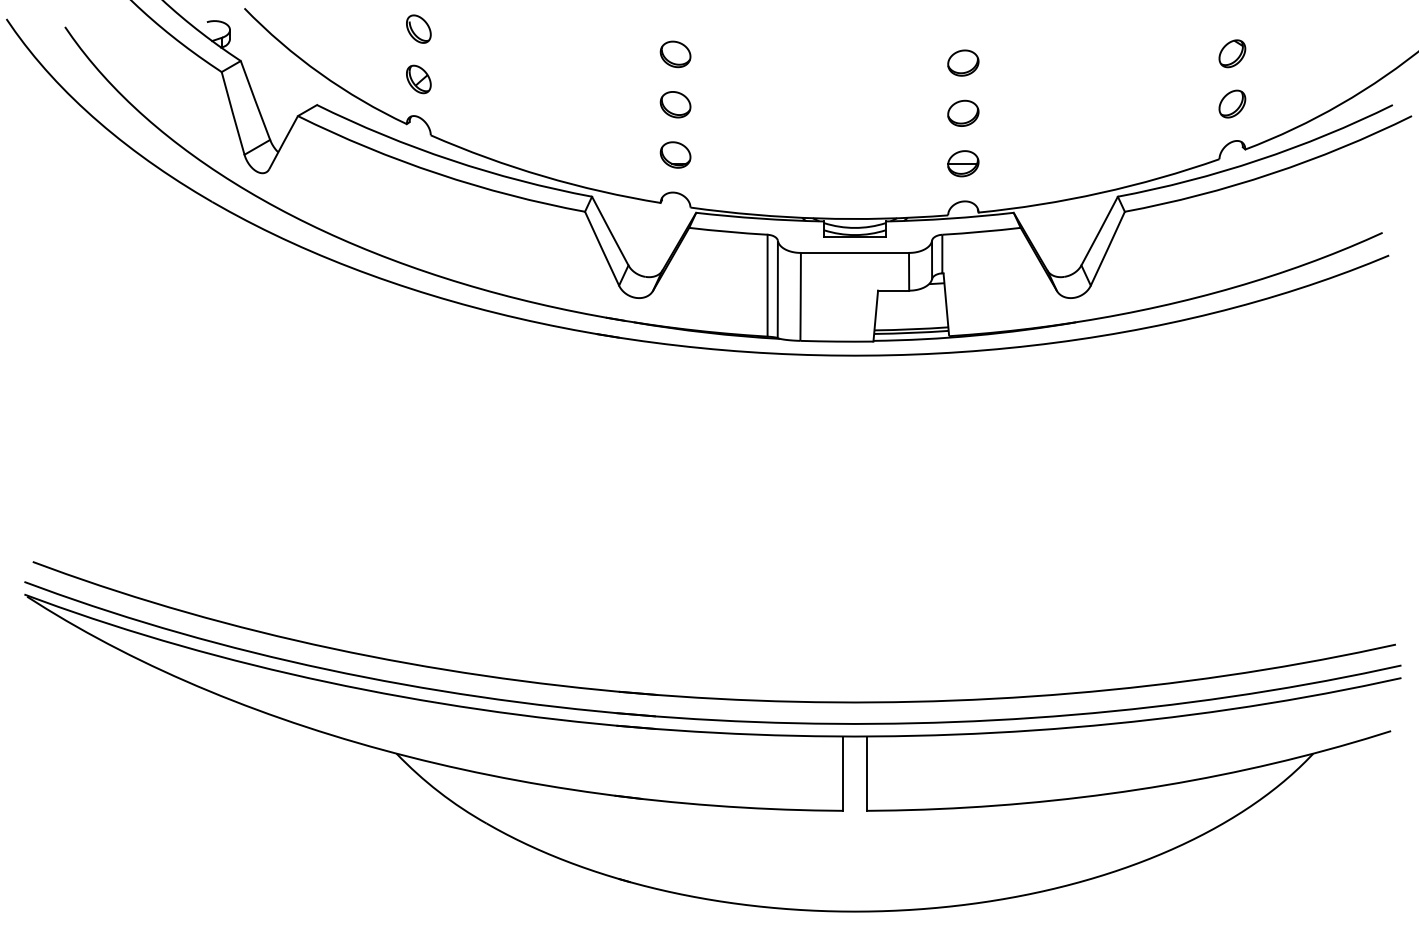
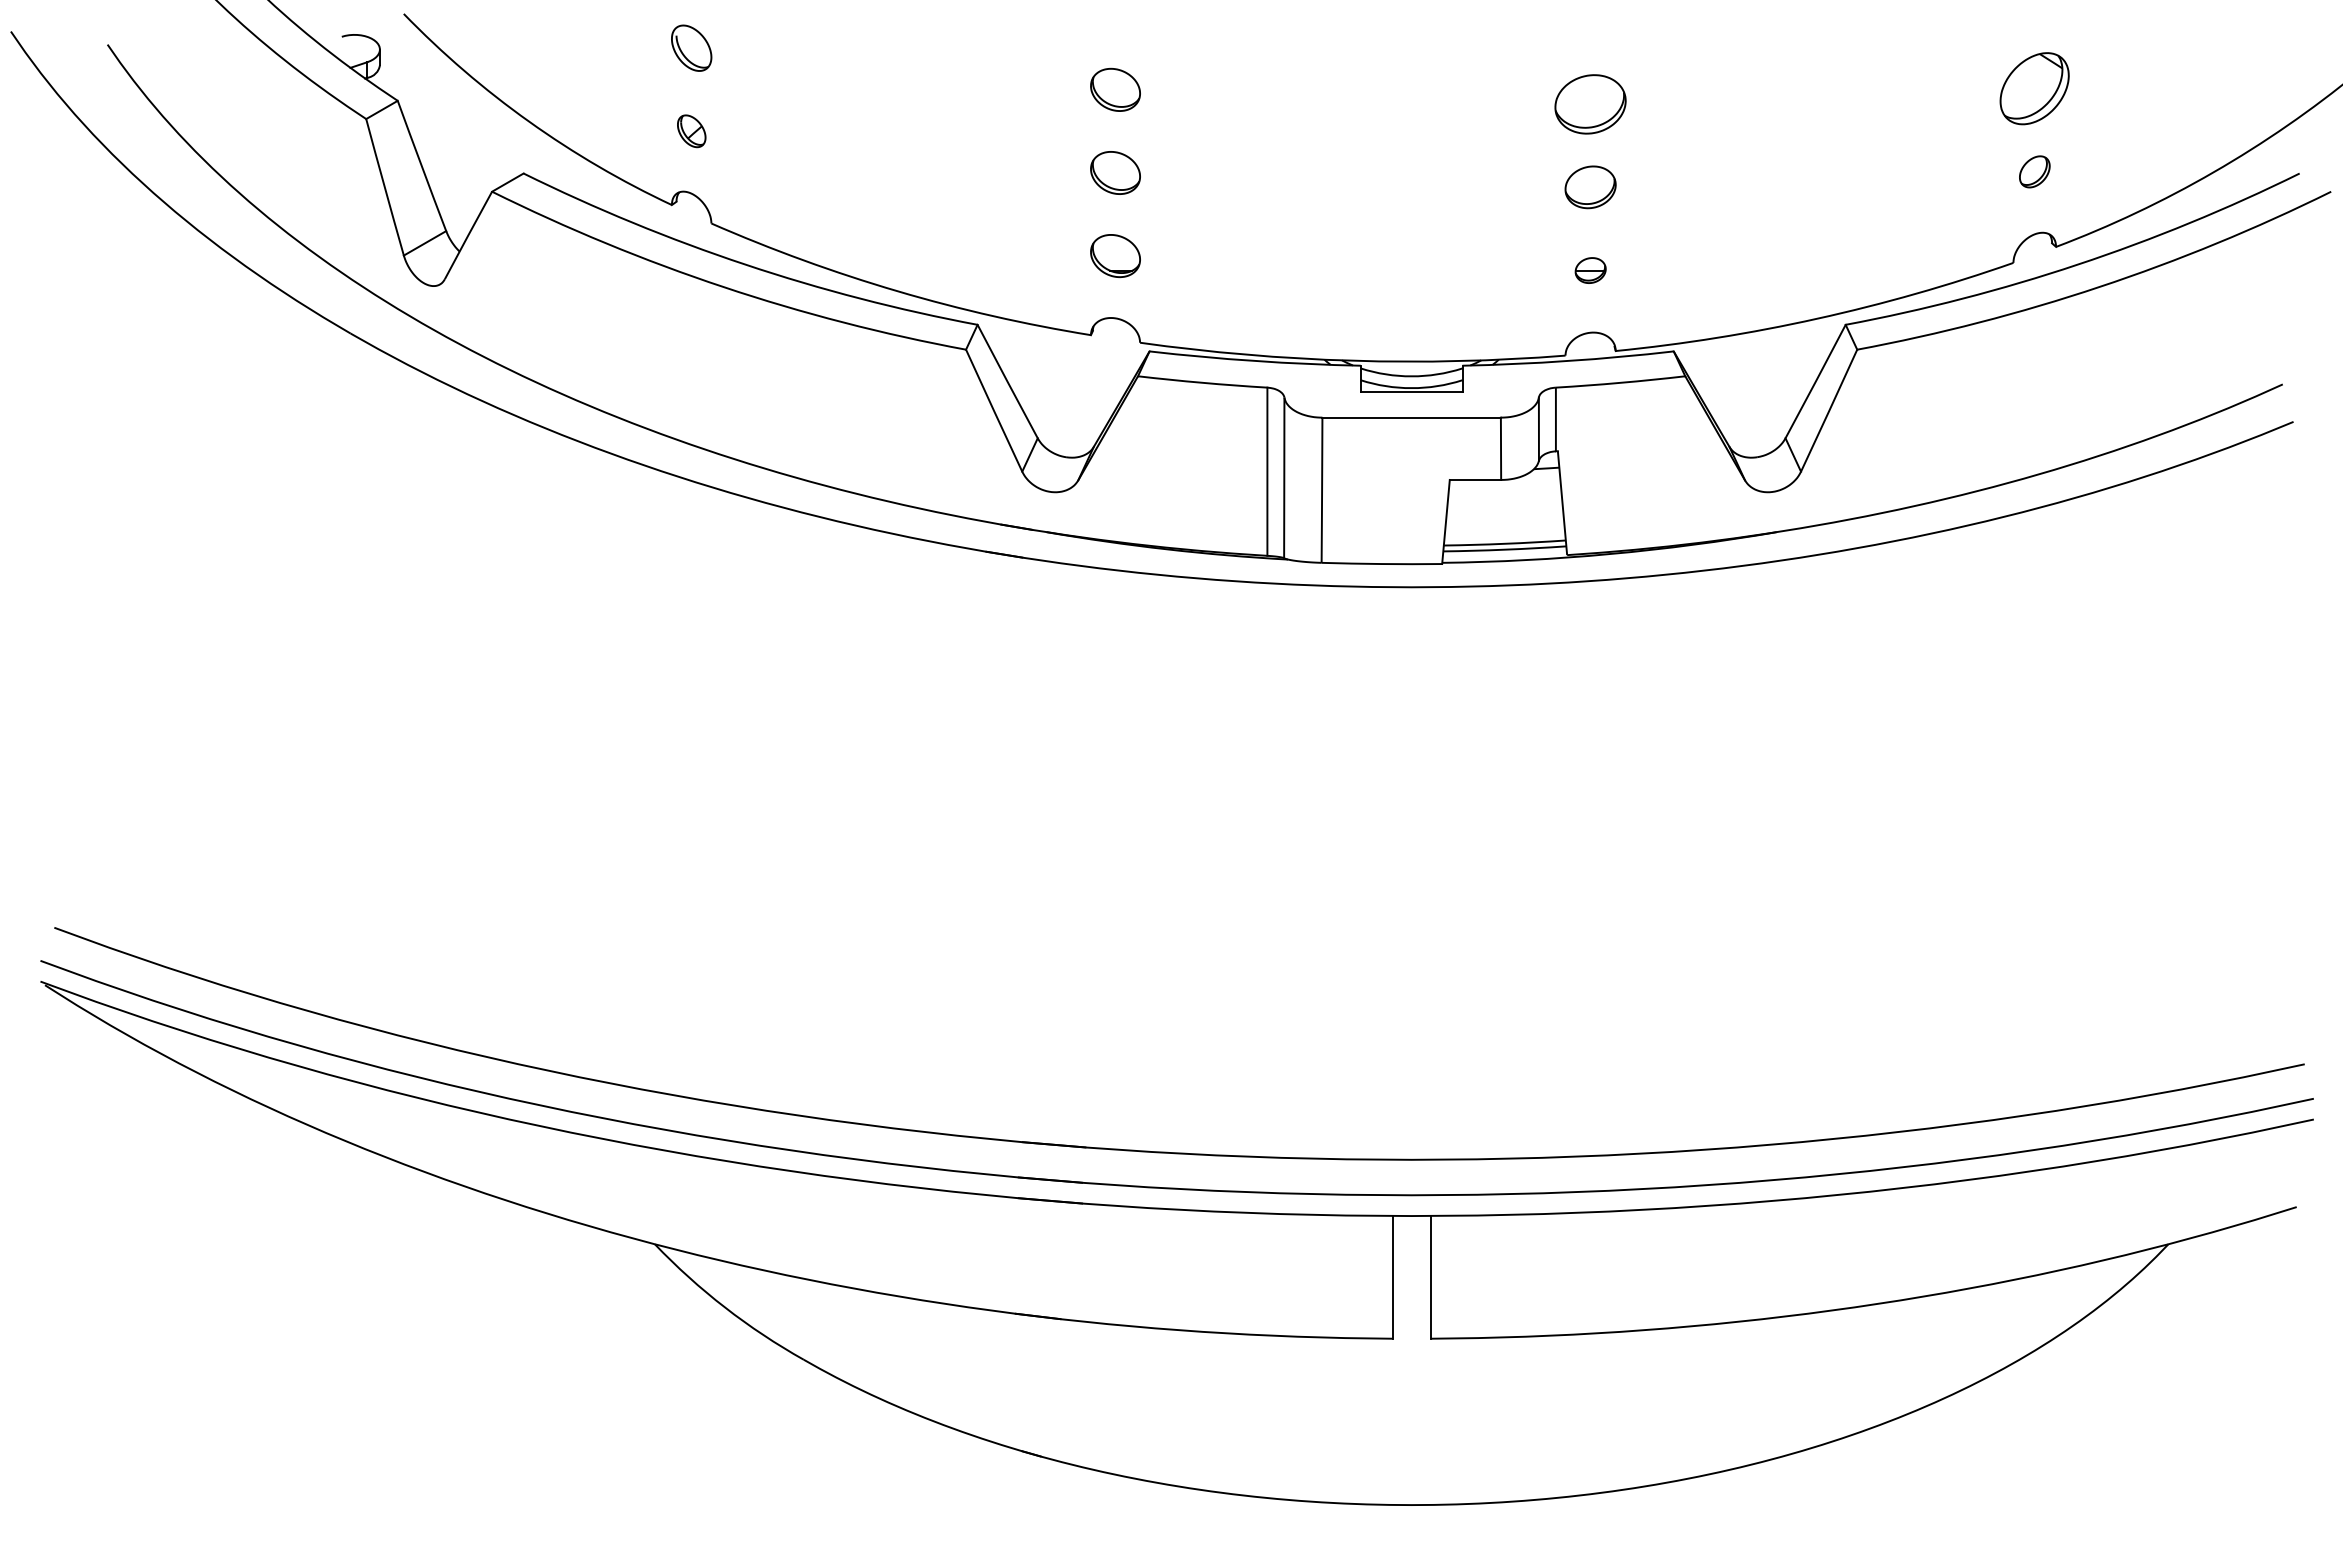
part: (1232, 53) -> (2034, 88), size x1.6
part: (963, 62) -> (1590, 103), size x1.4
part: (418, 79) -> (691, 131), size x0.7
part: (1232, 103) -> (2034, 170), size x0.7
part: (963, 163) -> (1590, 269), size x0.6

